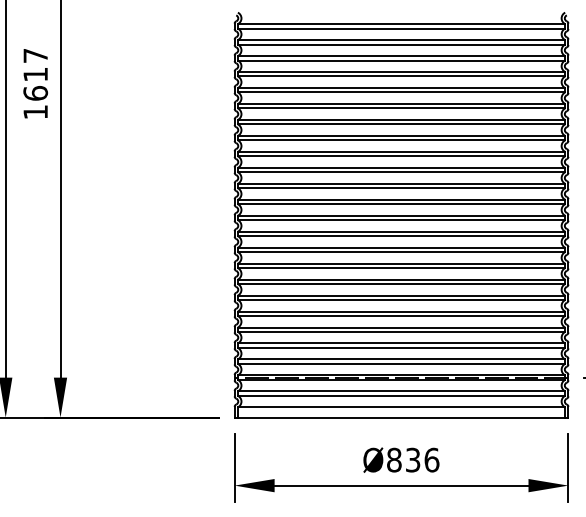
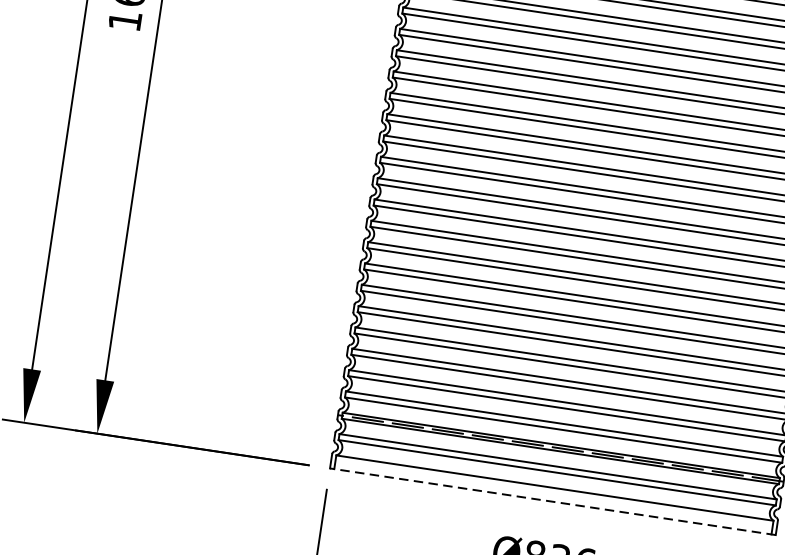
line: (401, 417) -> (552, 501), solid -> dashed

